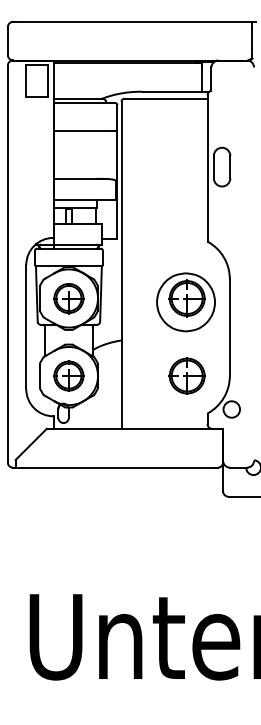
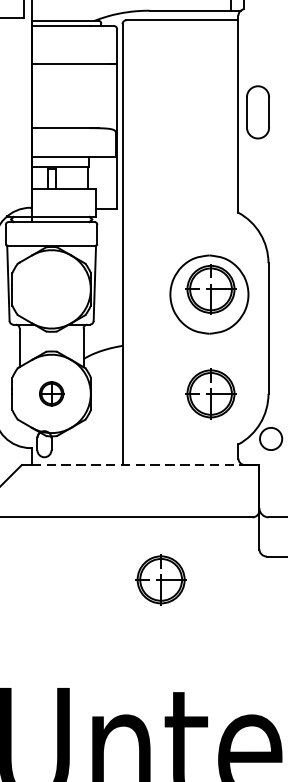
part: (68, 298) -> (51, 289), removed
part: (68, 375) -> (51, 393), size x0.6
line: (133, 428) -> (138, 464), solid -> dashed
part: (149, 513) -> (160, 579), added

